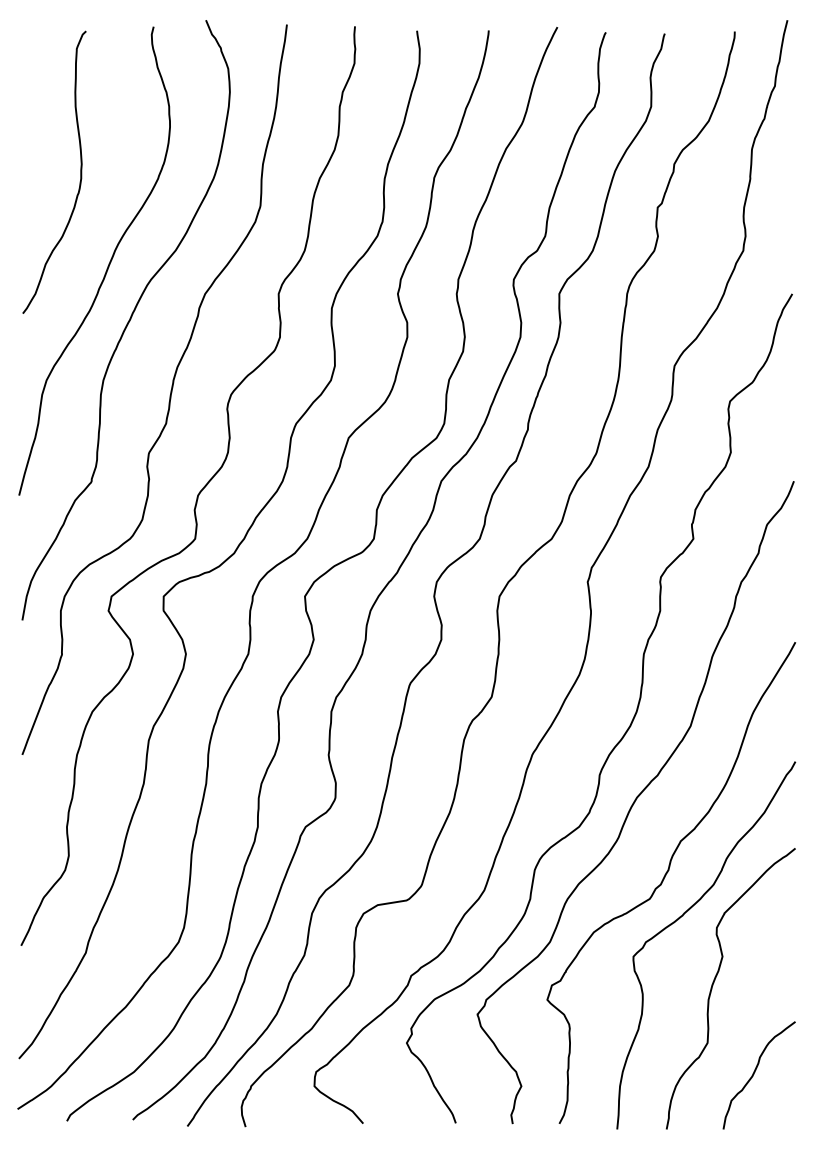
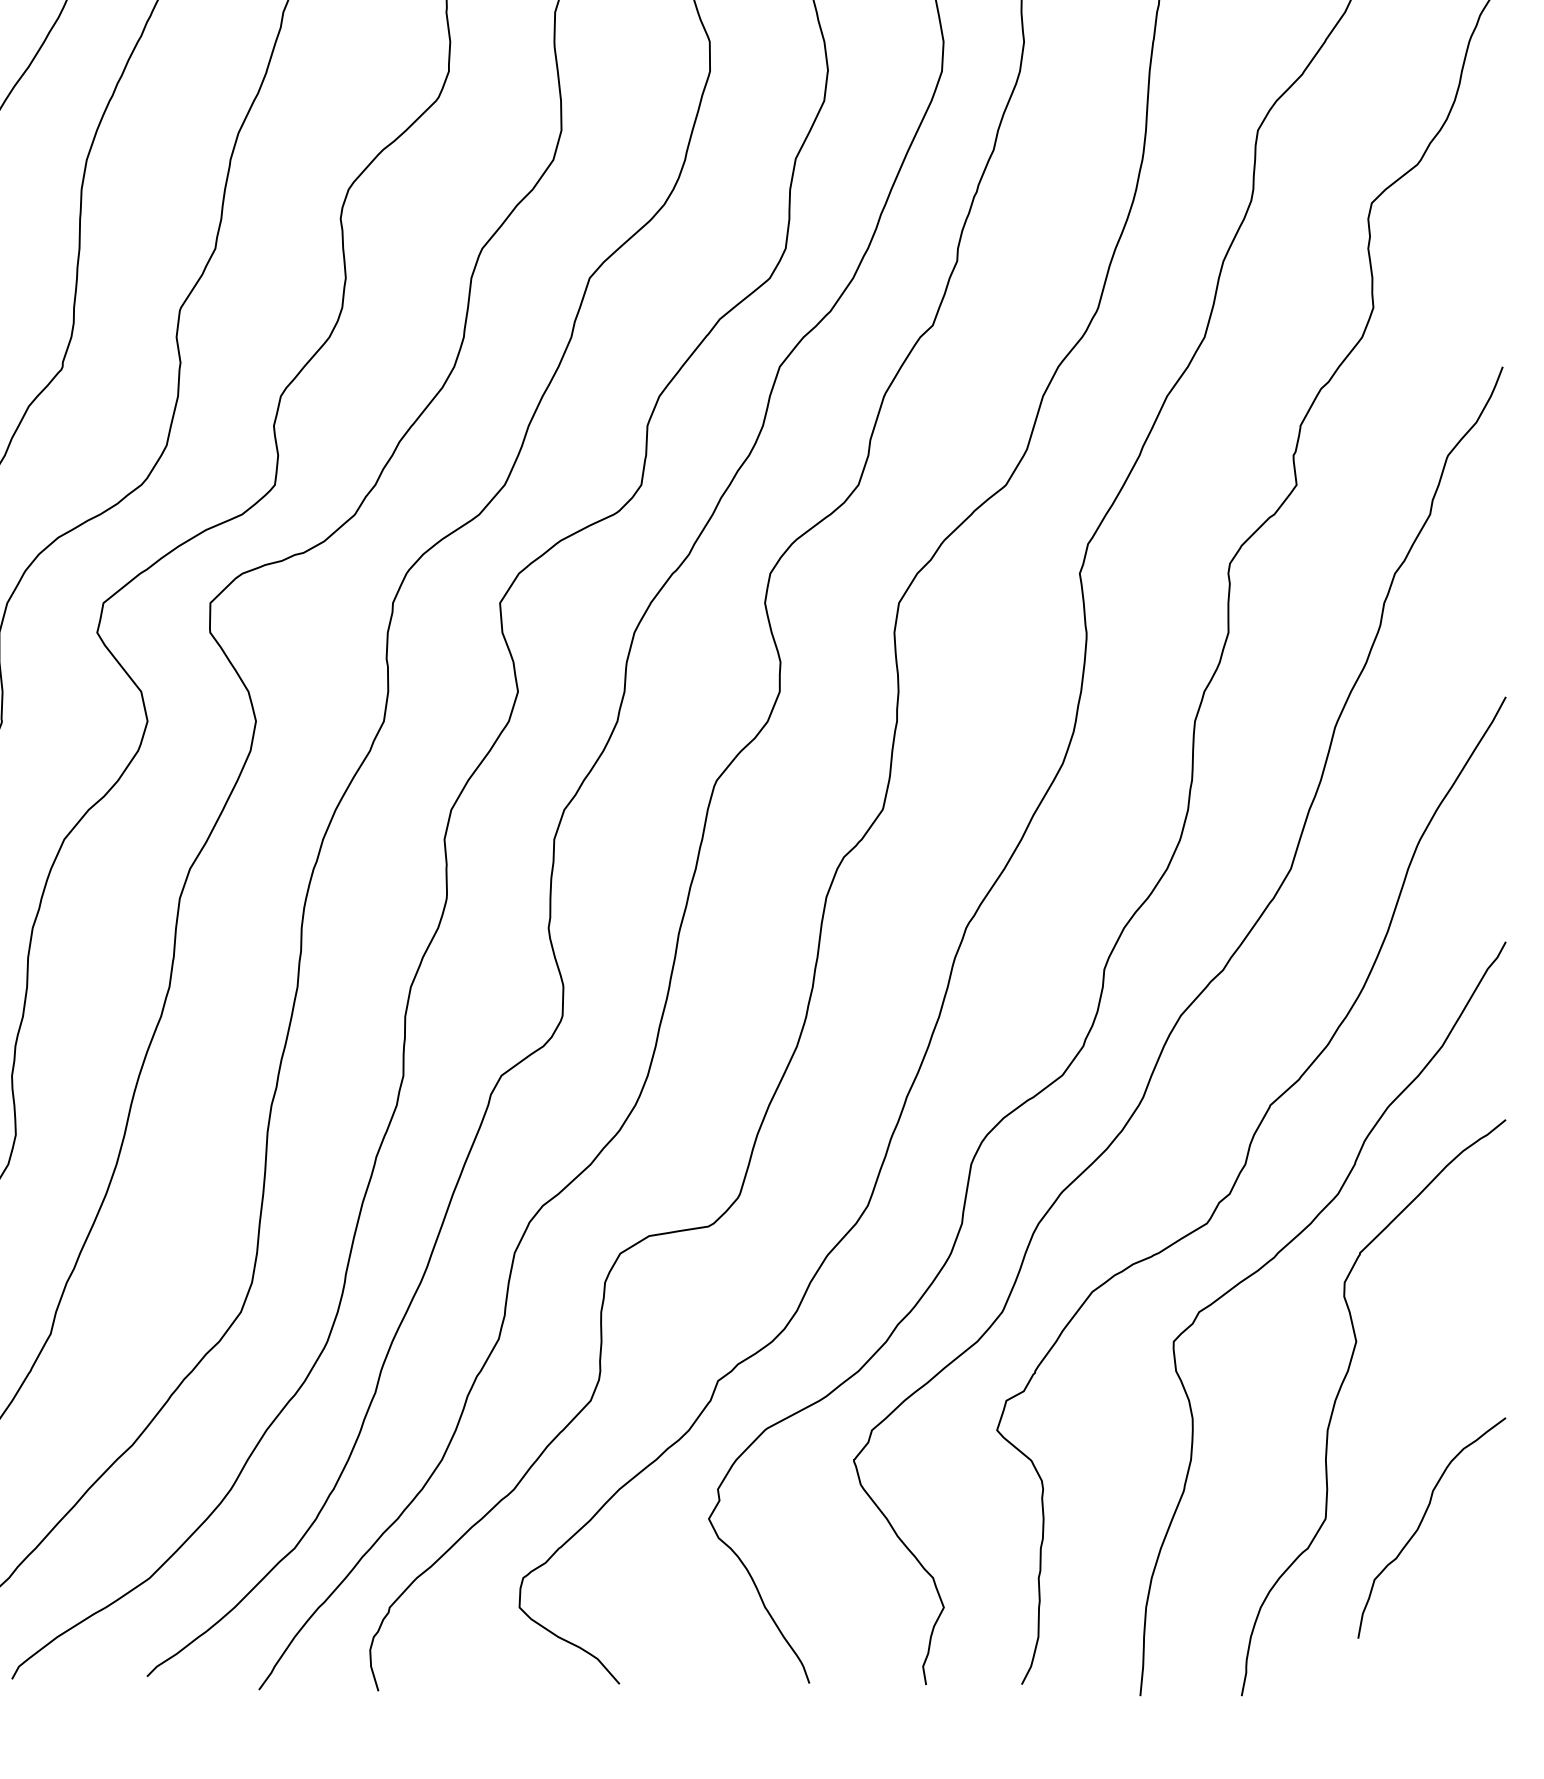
curve: (754, 1074) -> (1421, 1525), moved

